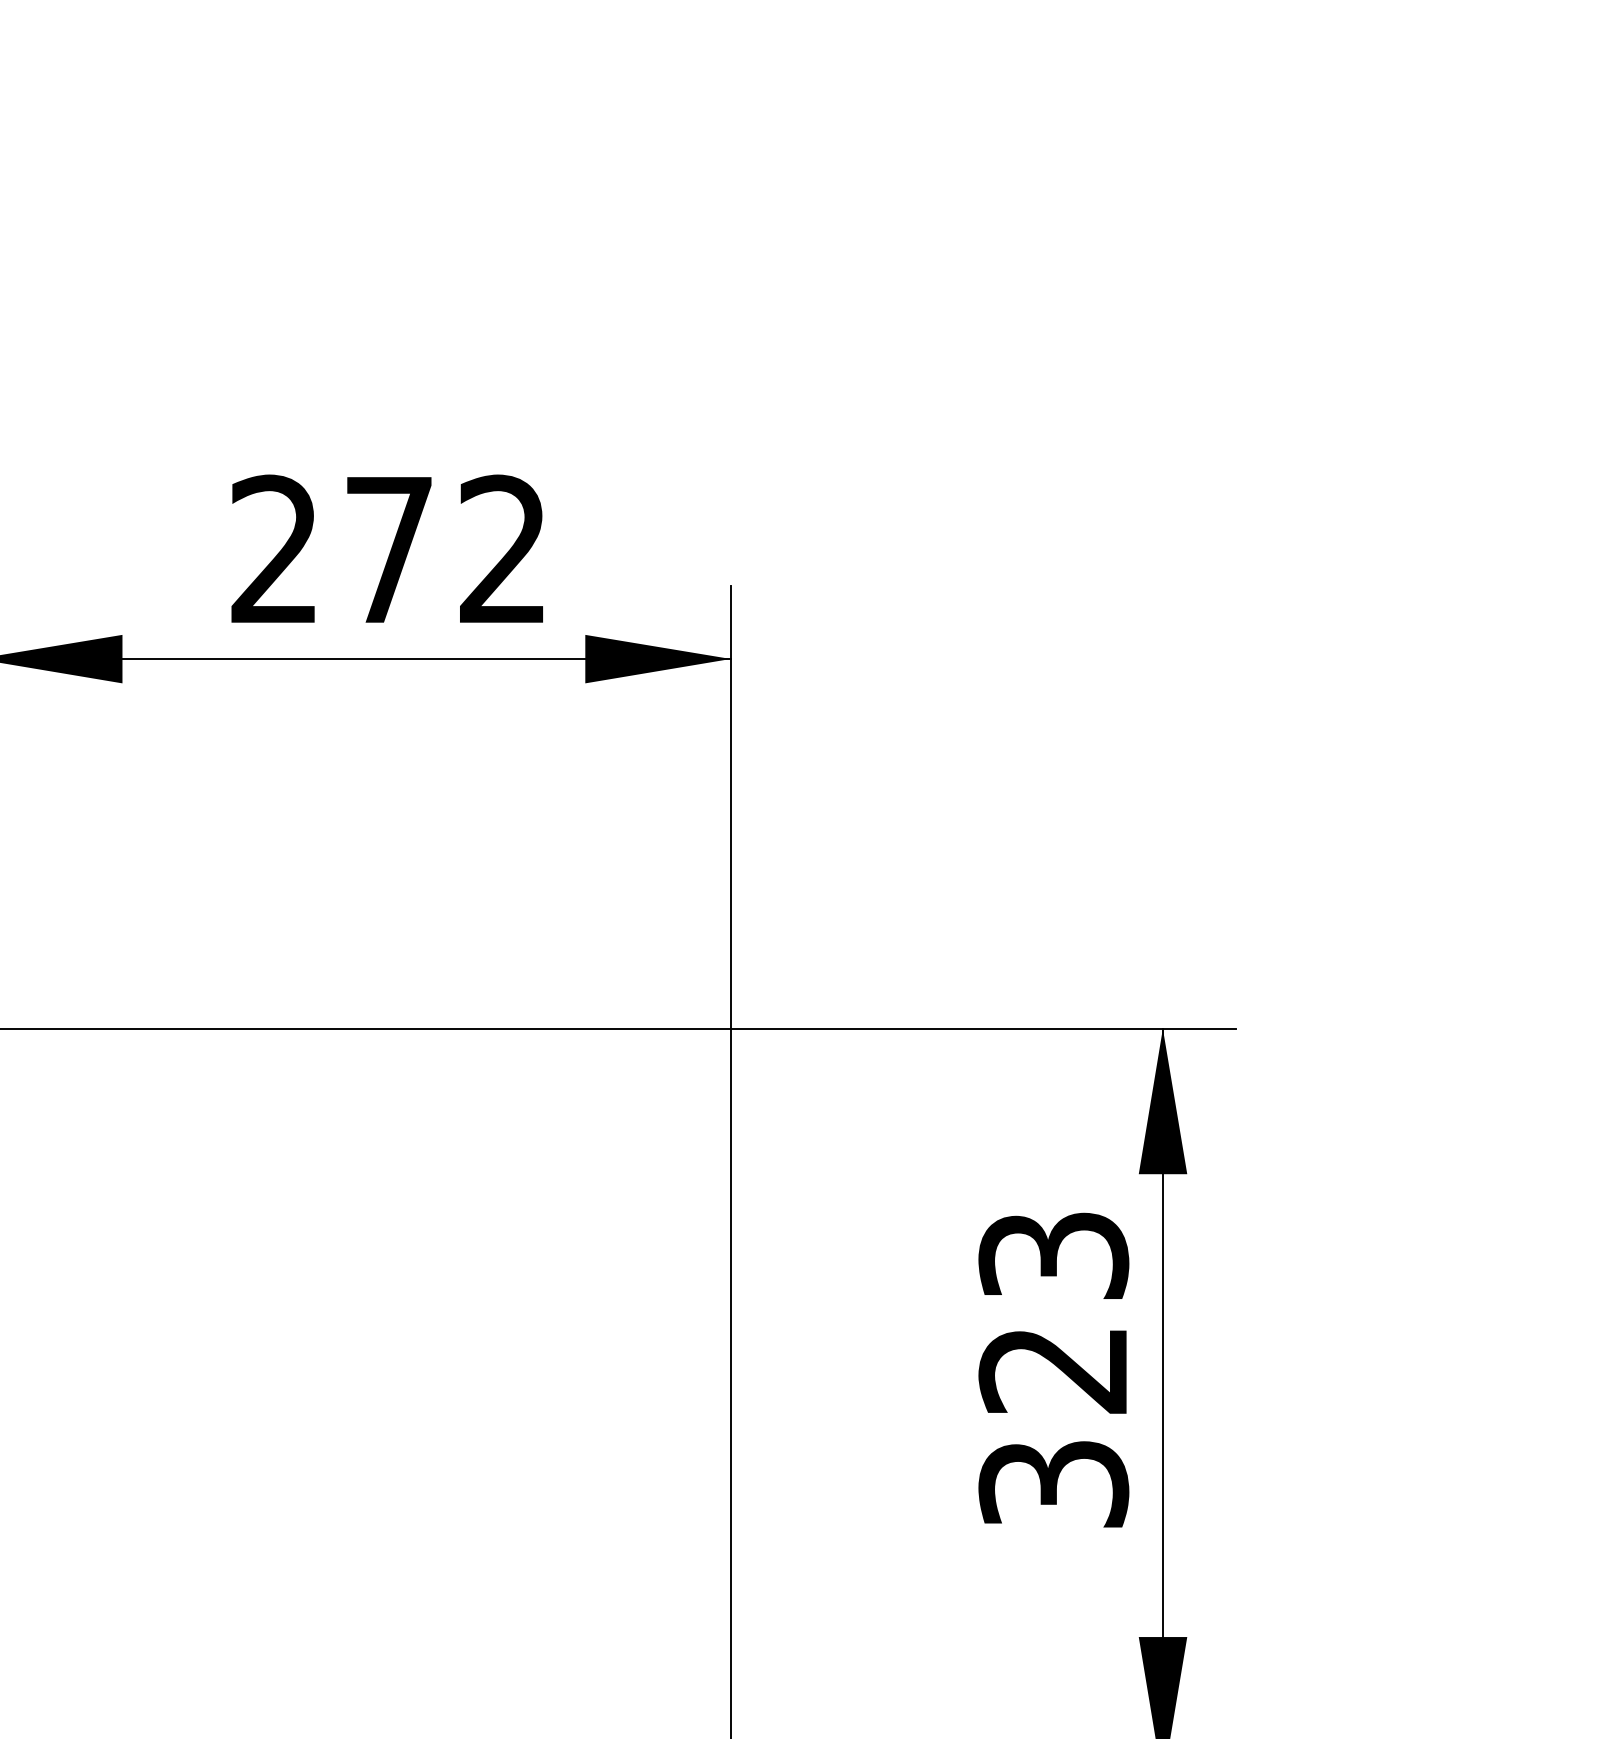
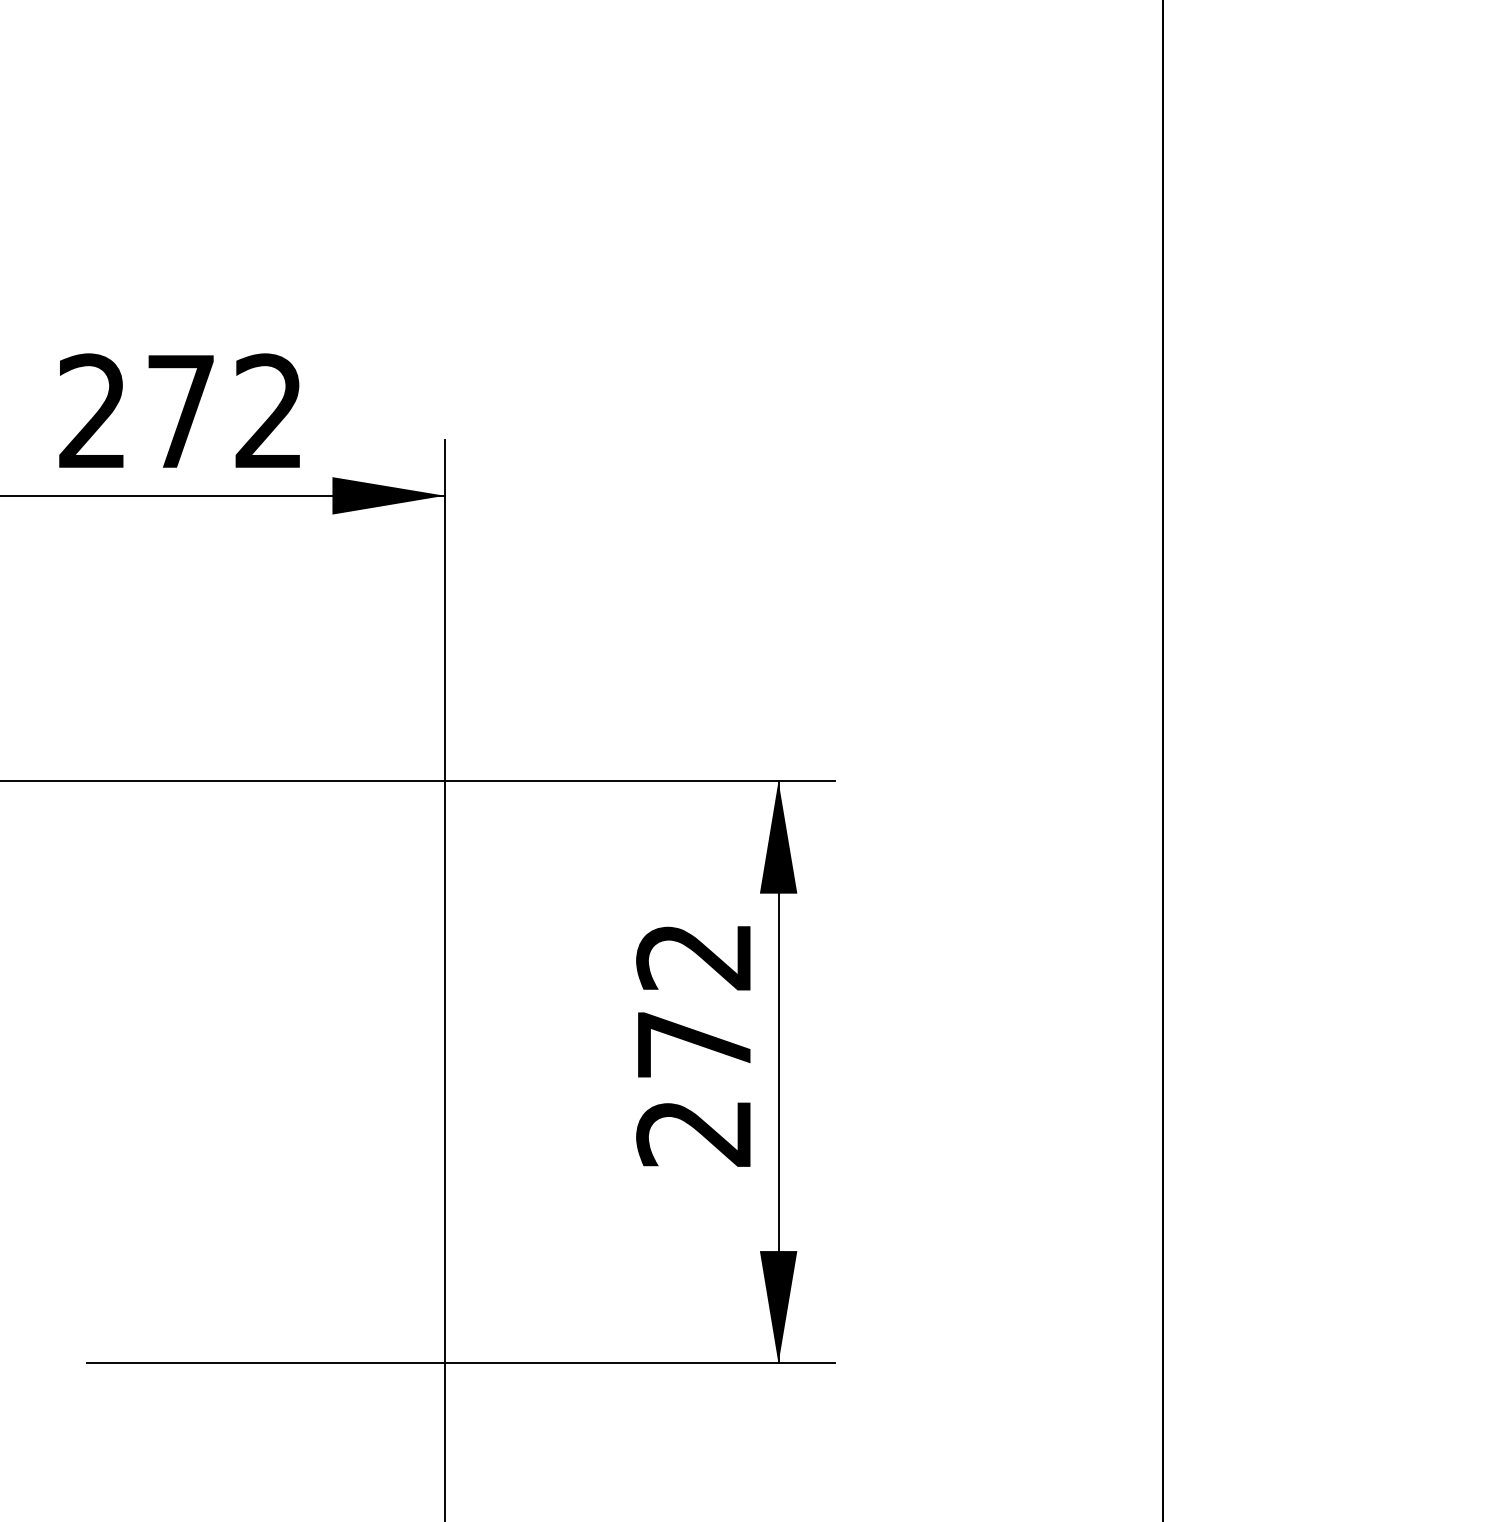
text: (1054, 1369) -> (694, 1044), 323 -> 272

